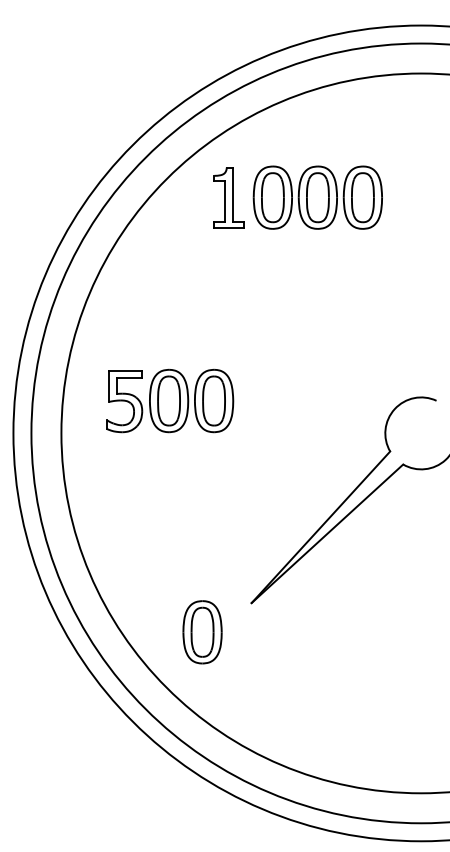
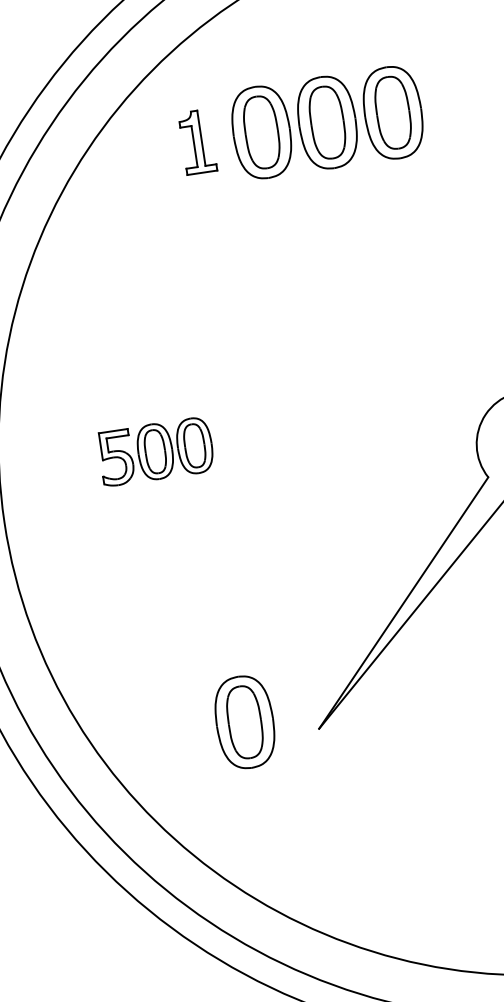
part: (228, 197) -> (196, 141), size x0.7
part: (170, 400) -> (156, 450), size x0.6
part: (202, 632) -> (244, 722), moved

